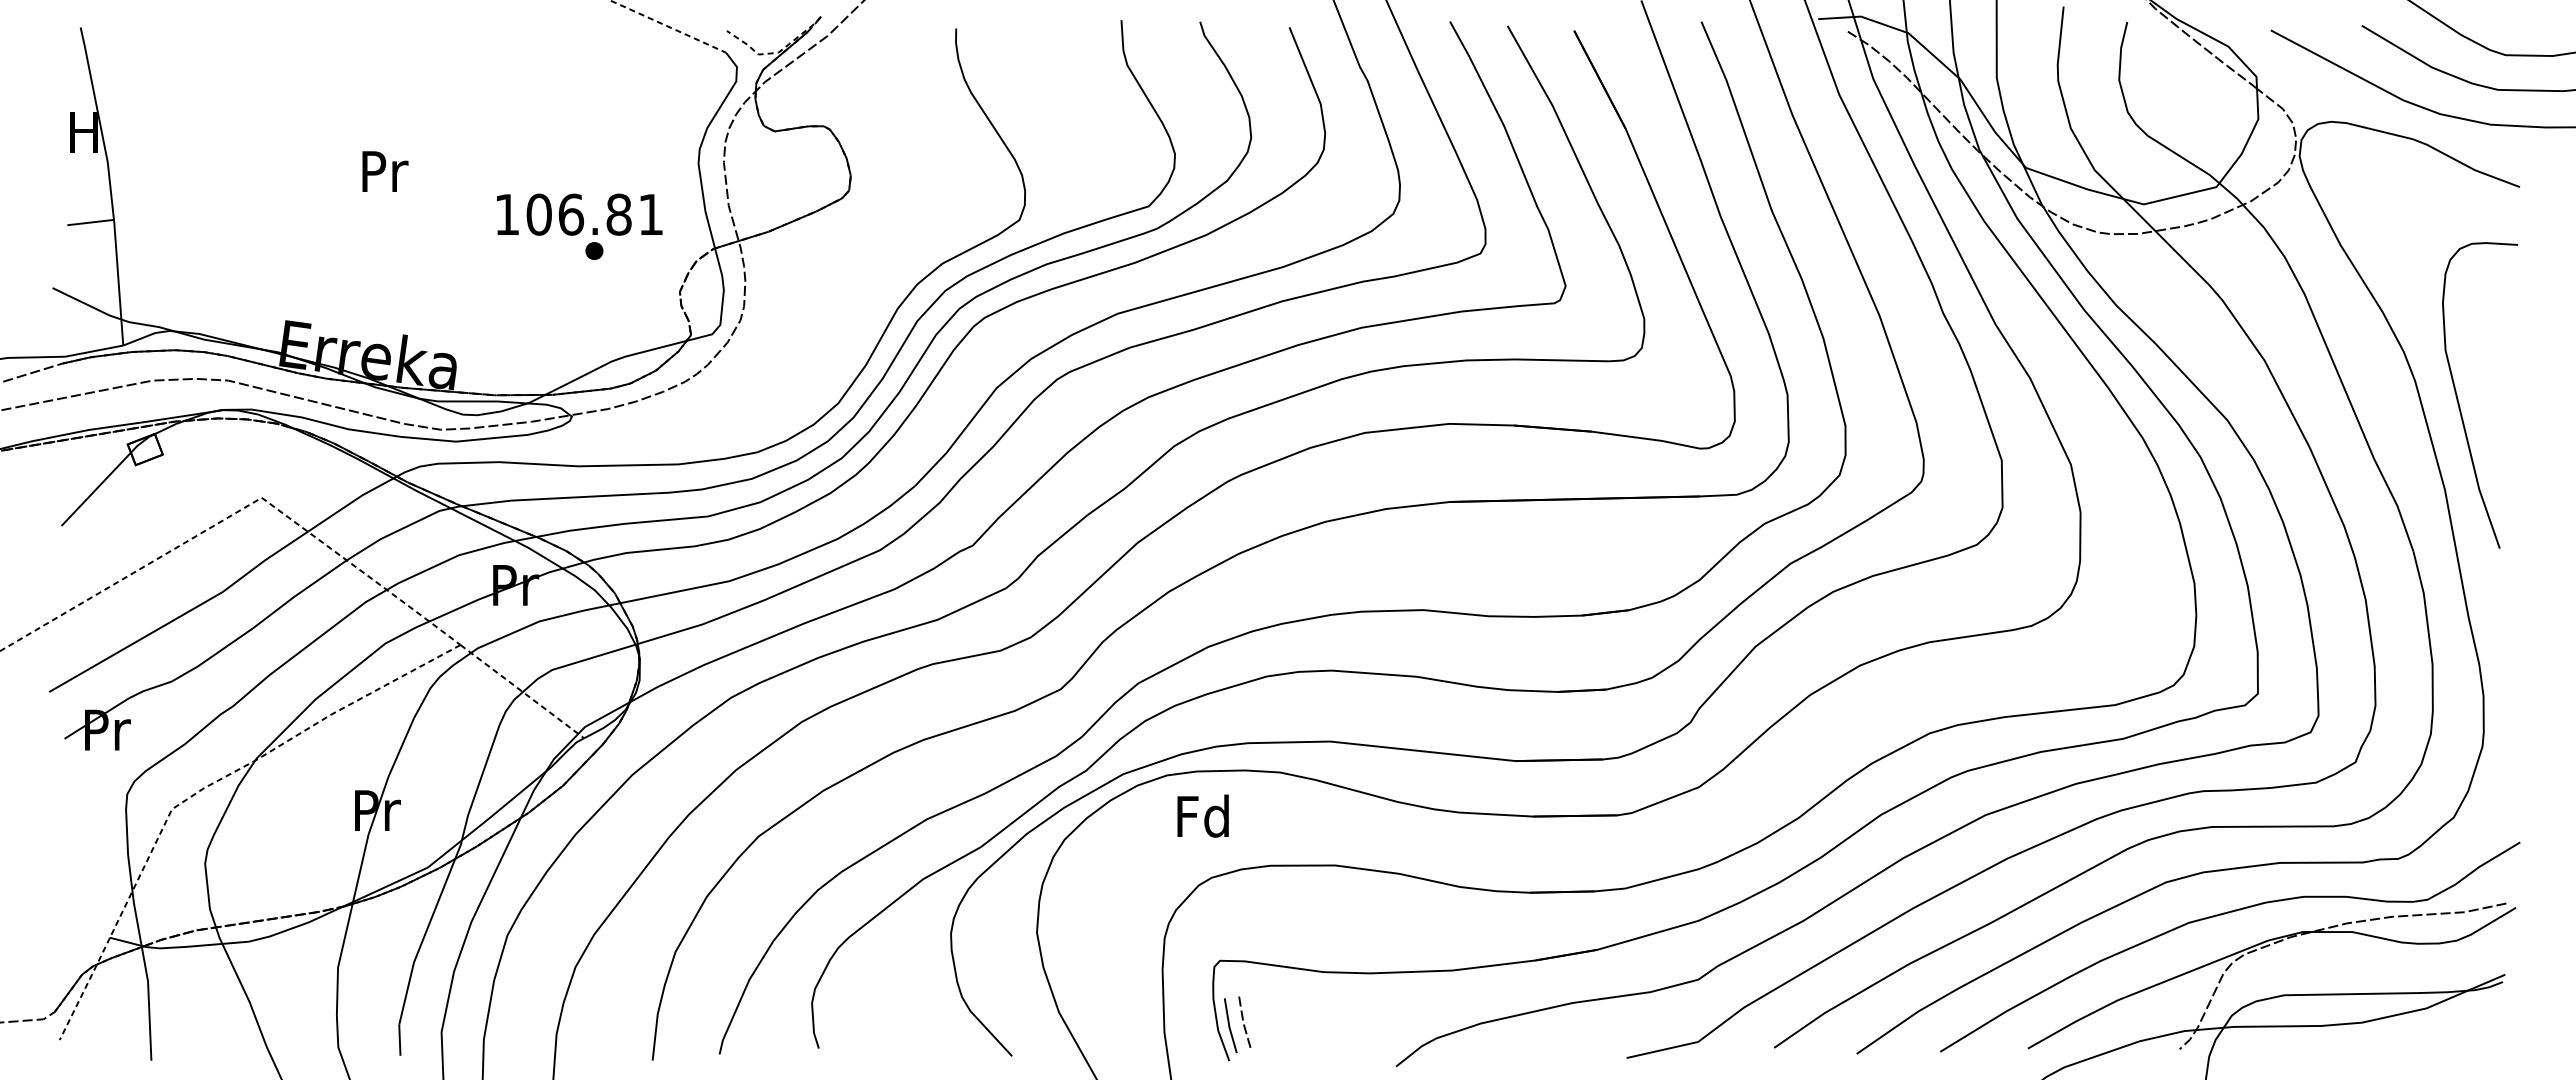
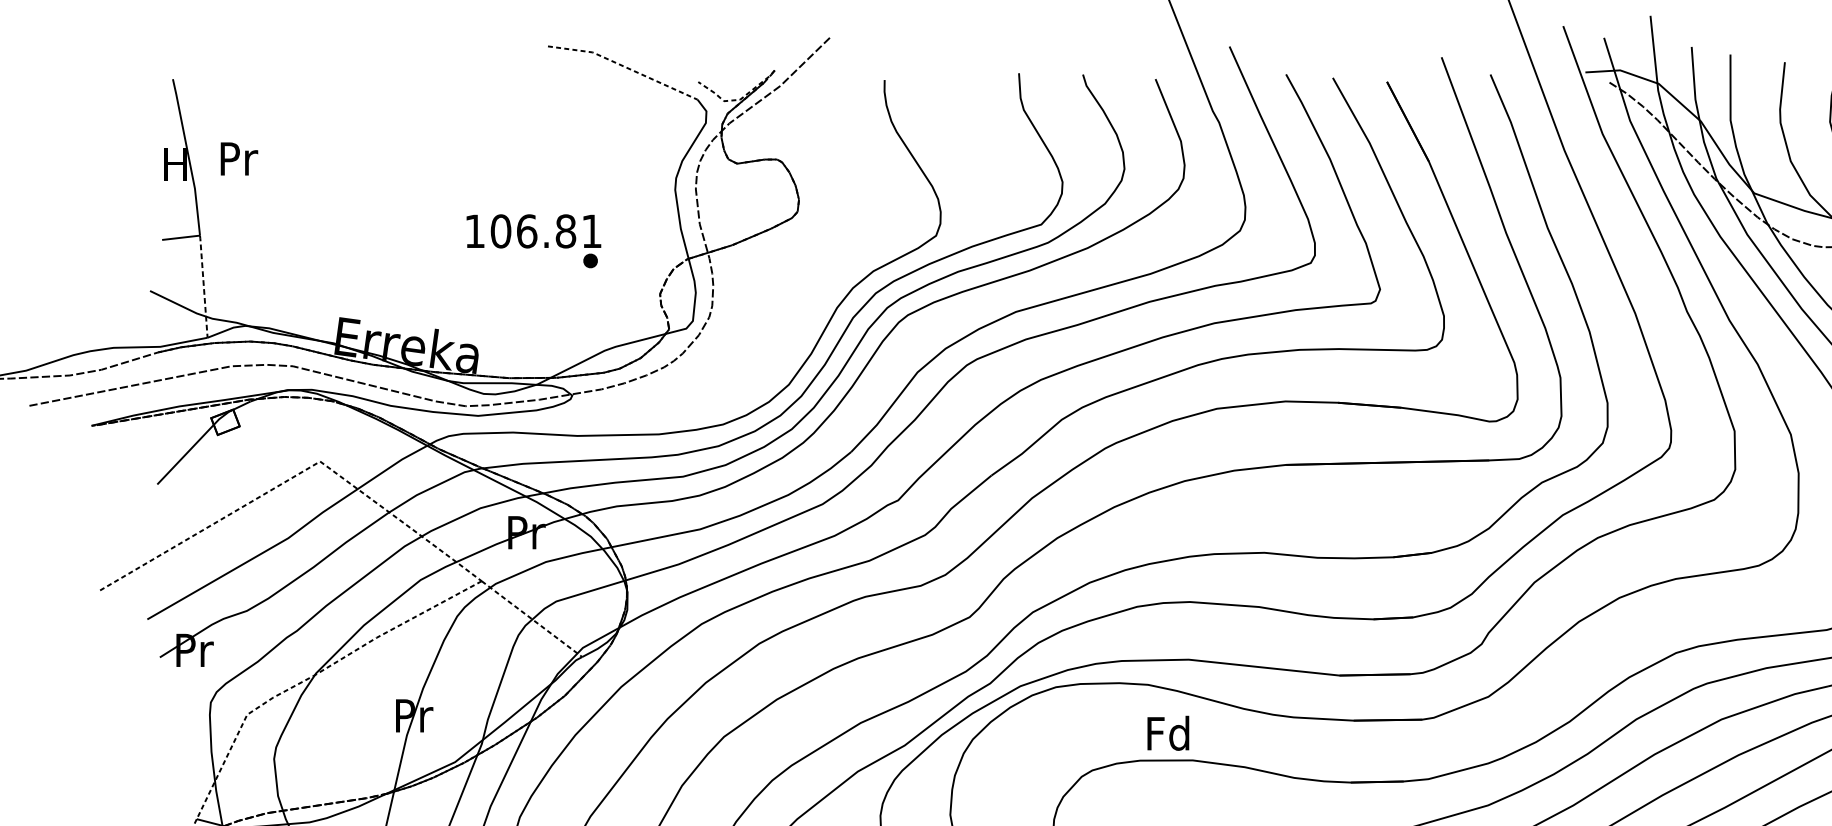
text: (385, 171) -> (239, 158), moved
text: (579, 214) -> (533, 231), moved
line: (118, 281) -> (203, 285), solid -> dashed
text: (1202, 815) -> (1167, 732), moved

